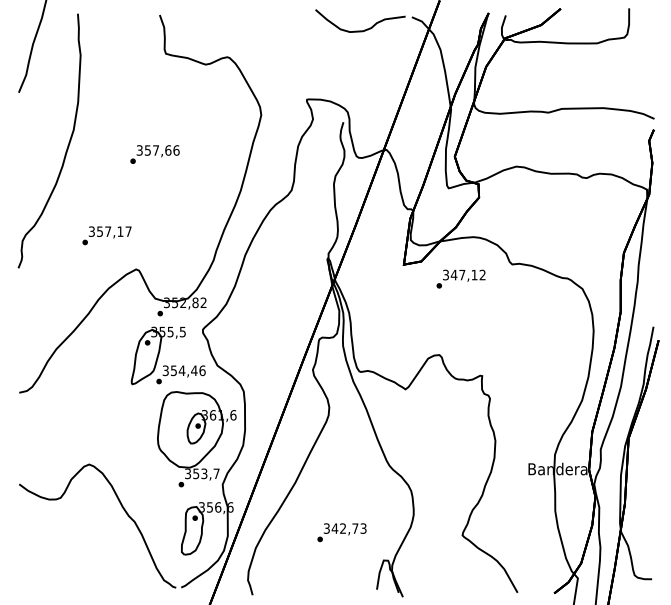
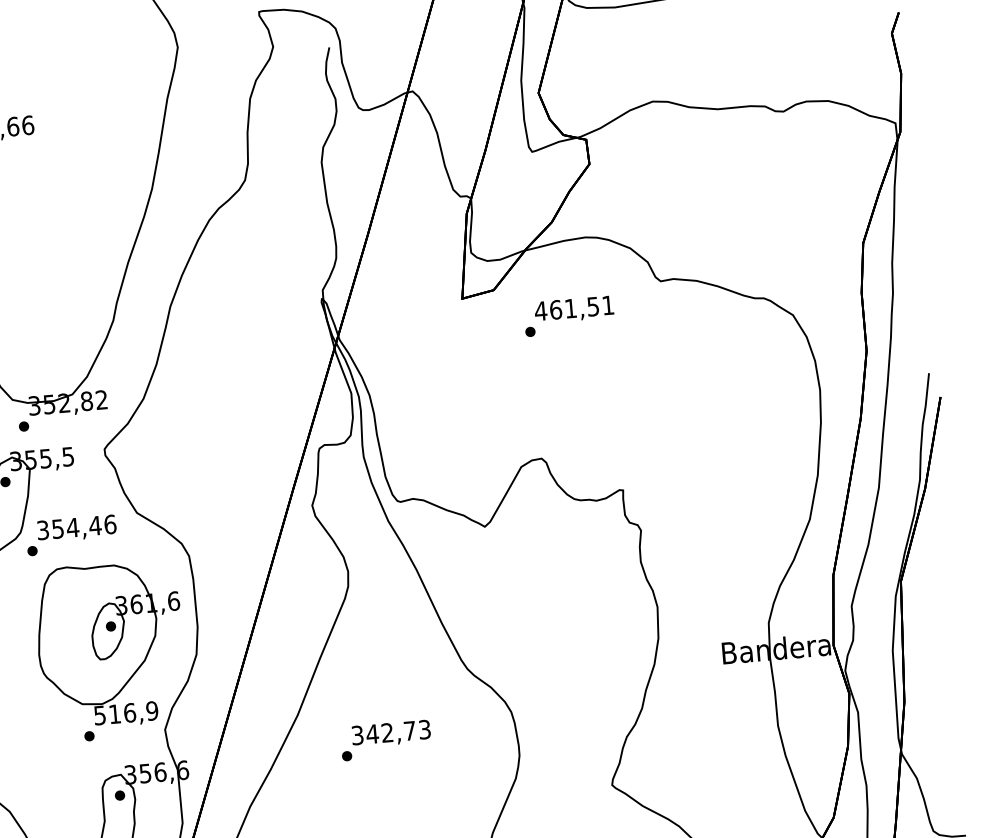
text: (463, 274) -> (572, 307), 347,12 -> 461,51
text: (202, 473) -> (126, 712), 353,7 -> 516,9
text: (341, 532) -> (385, 740), moved

